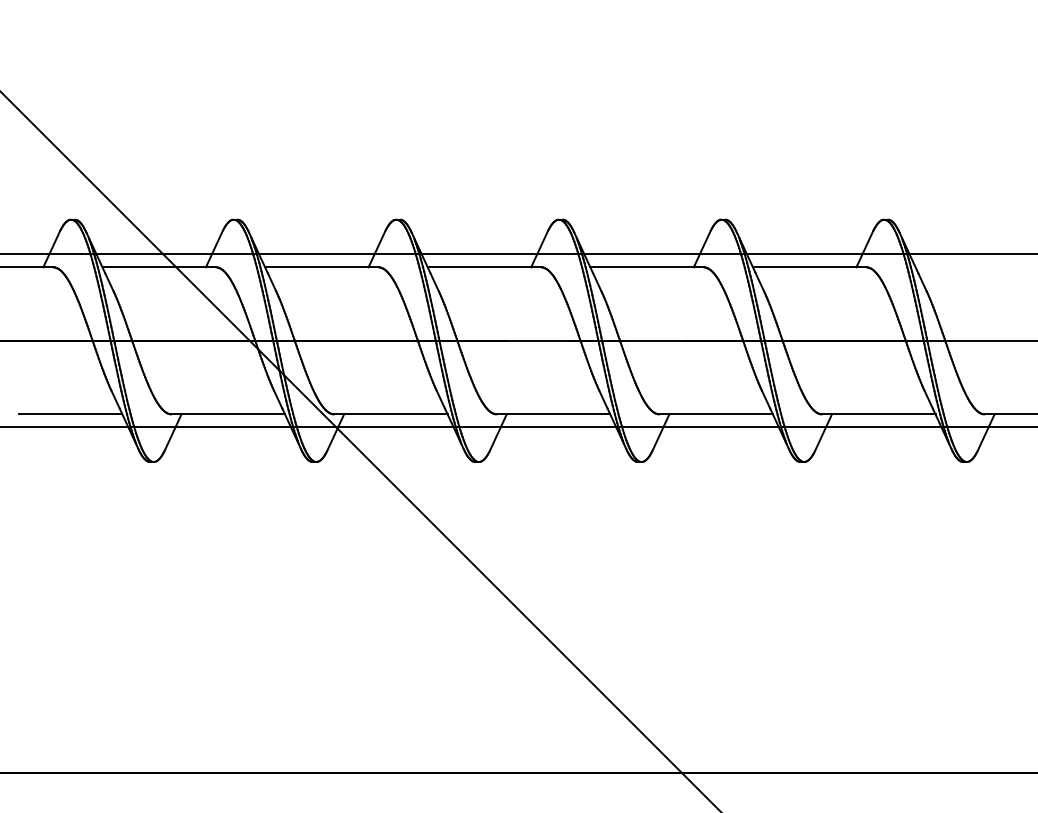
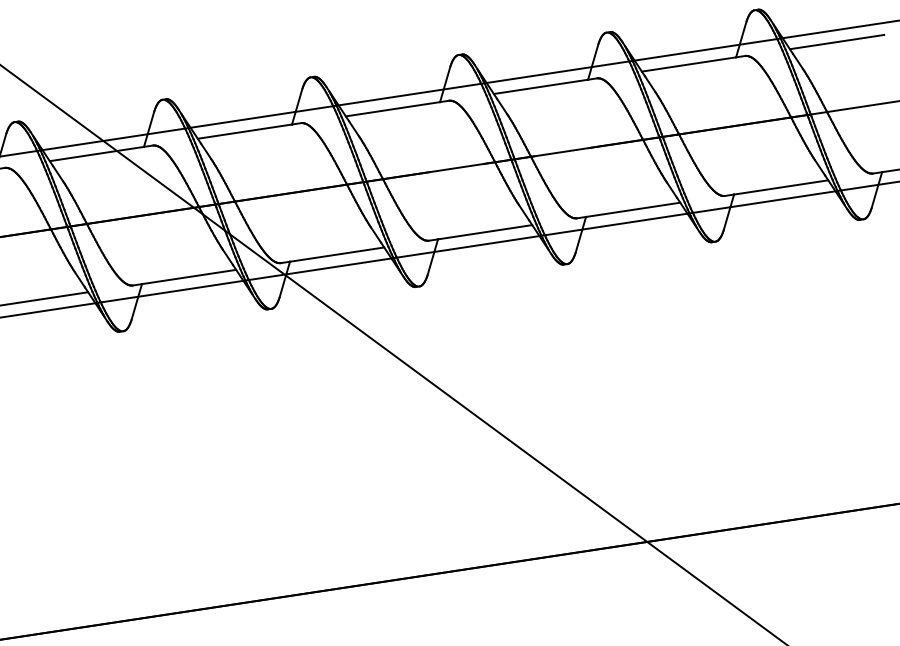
line: (967, 267) -> (837, 42), added

